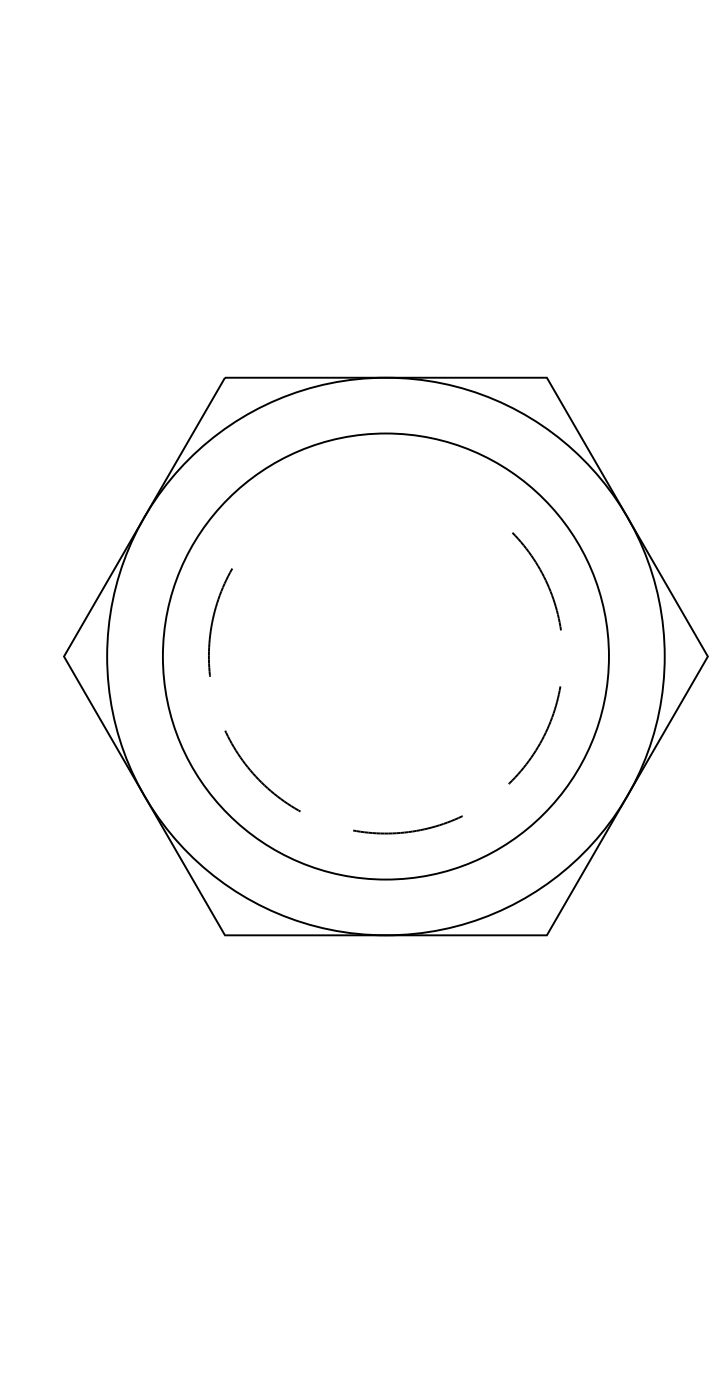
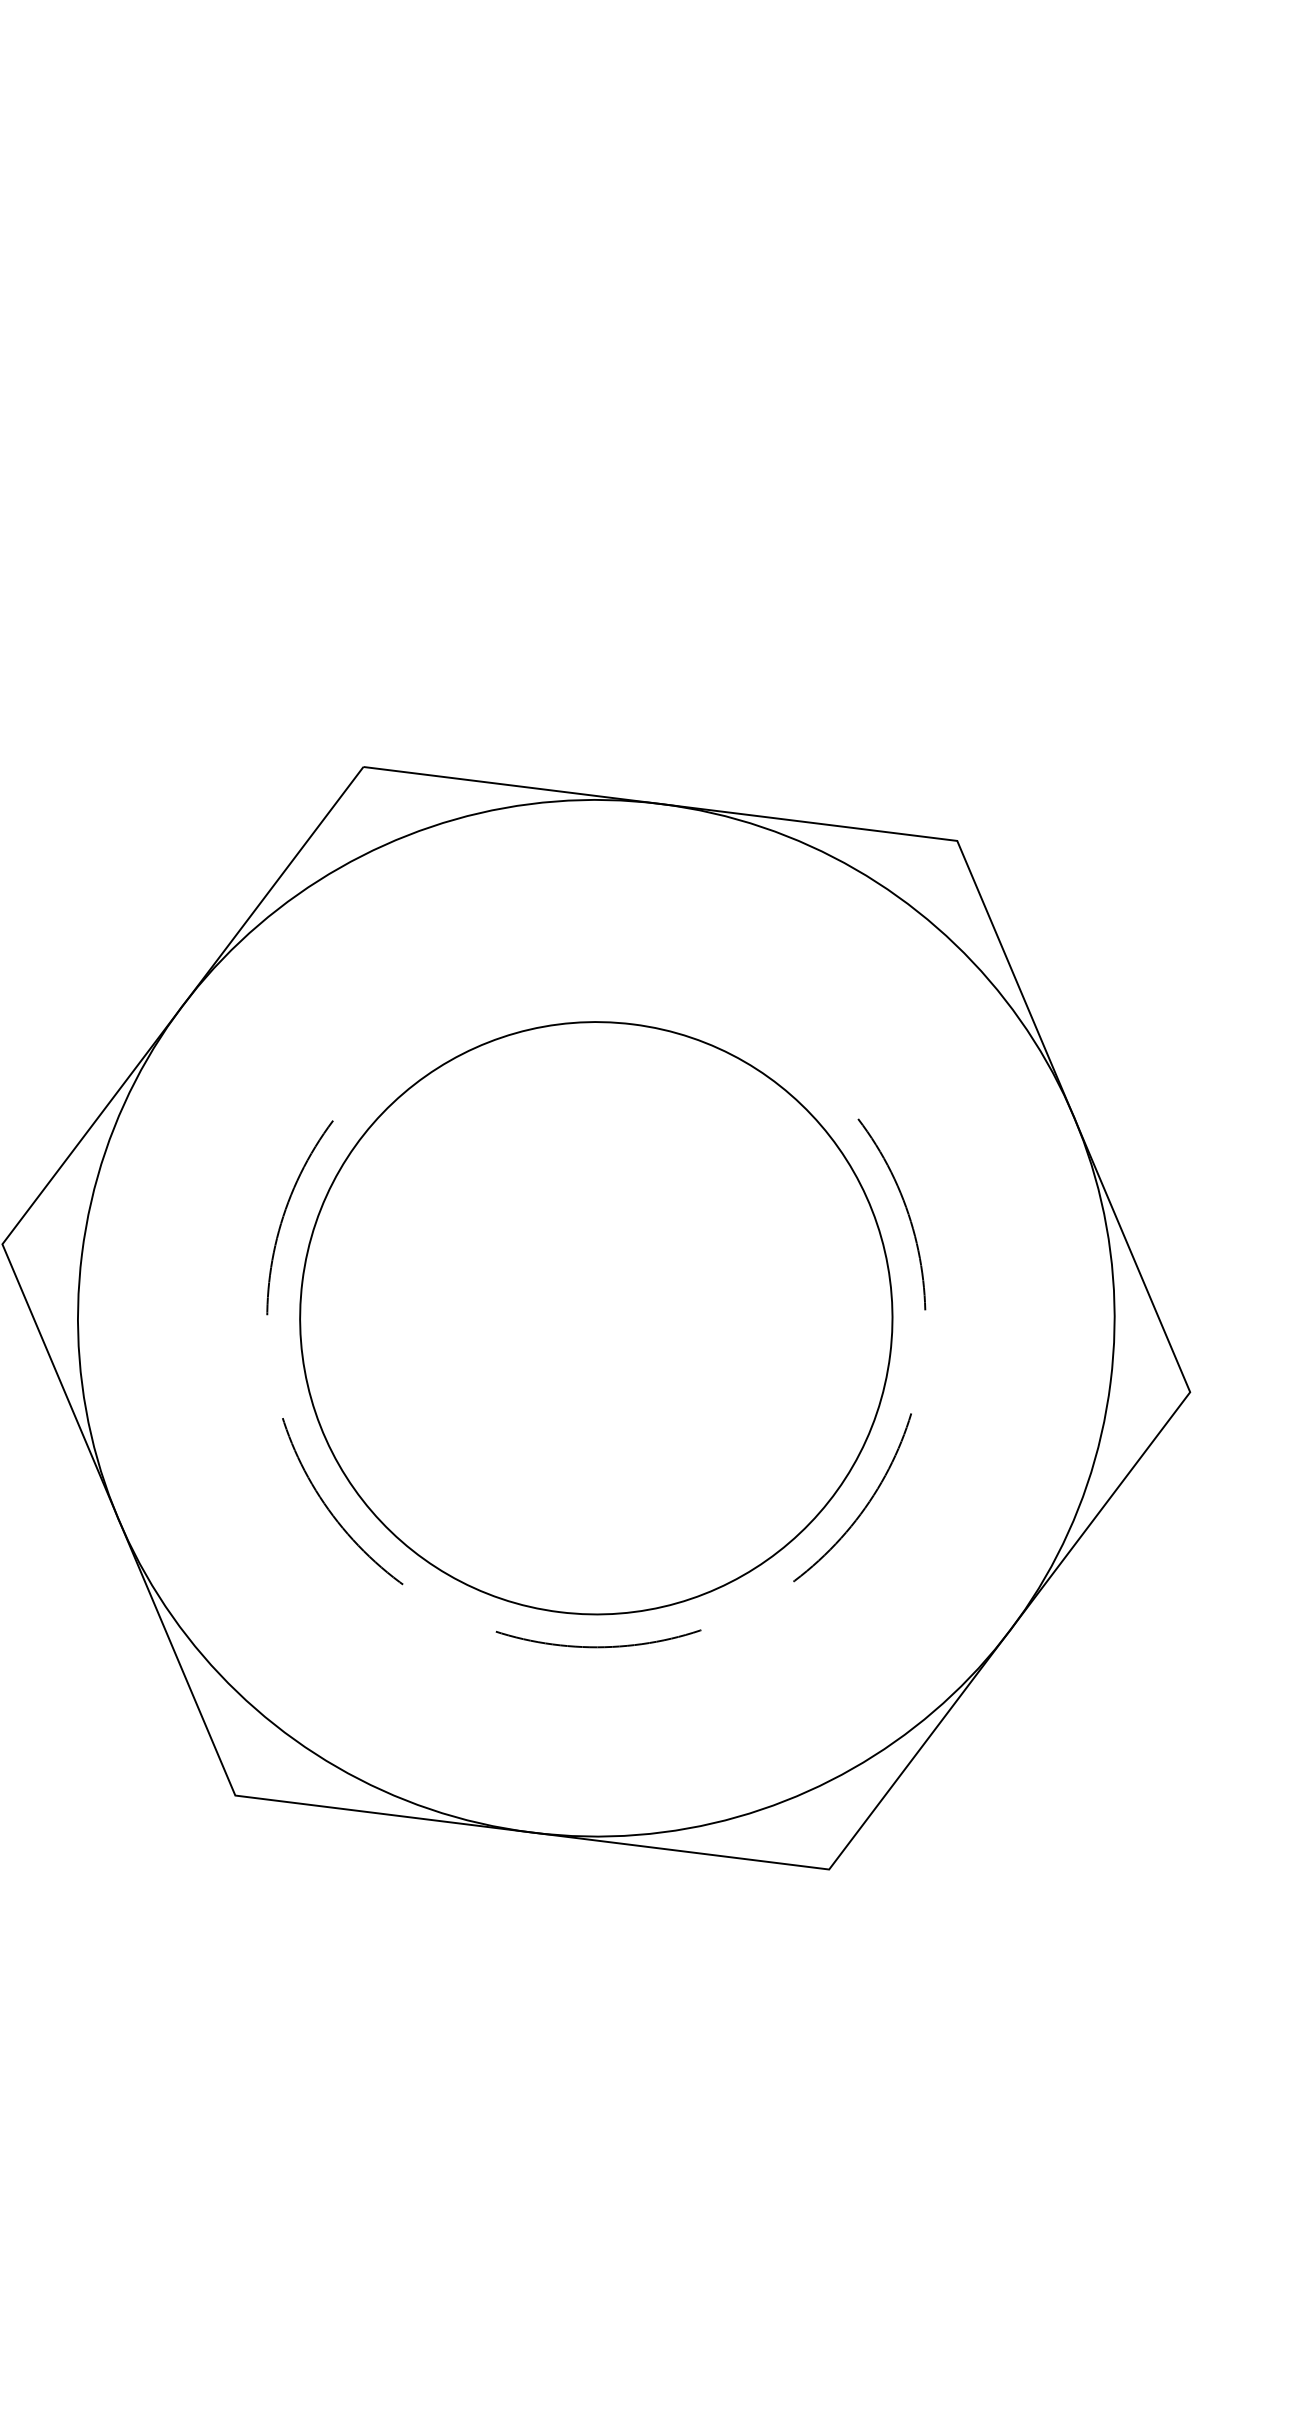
circle: (385, 656) -> (595, 1318), size x0.71

